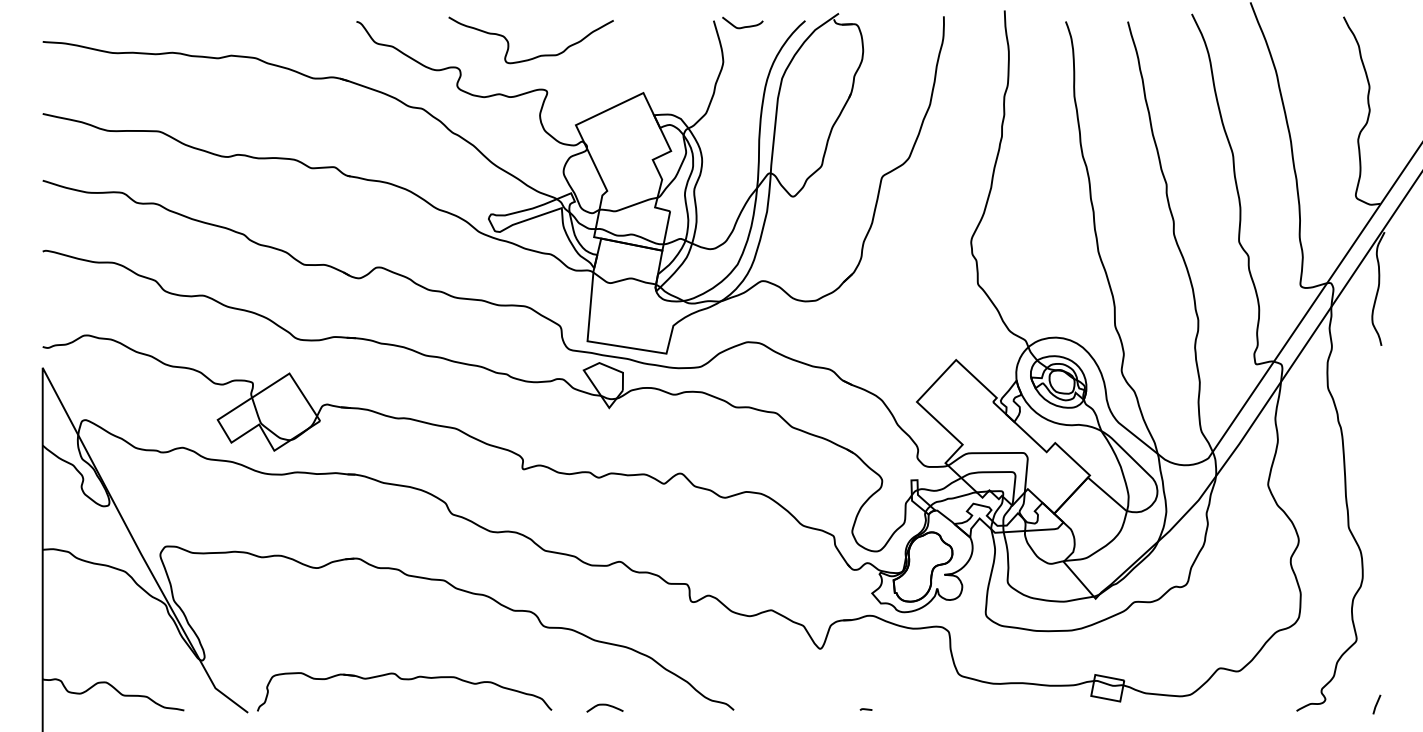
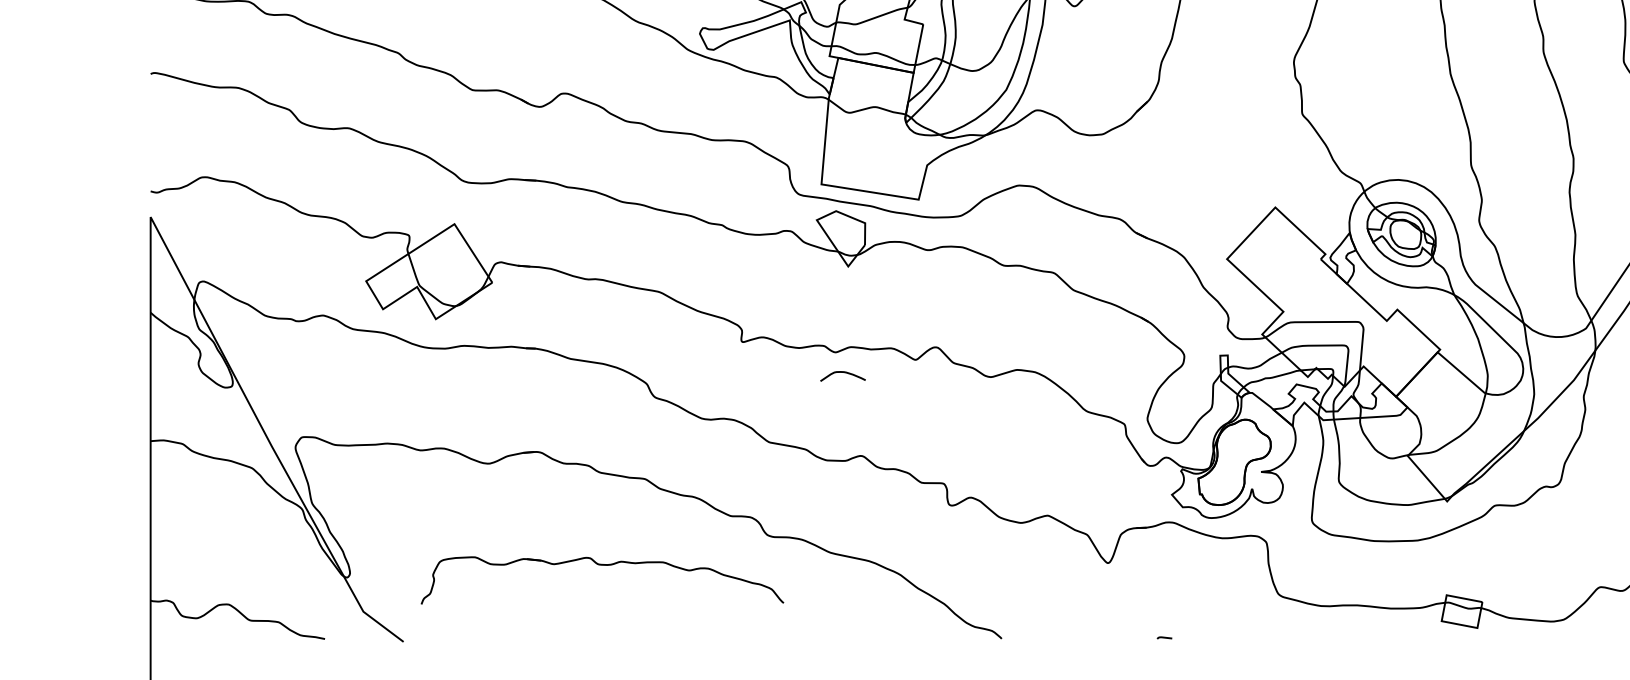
part: (404, 680) -> (602, 566), moved
curve: (604, 705) -> (842, 373), moved

